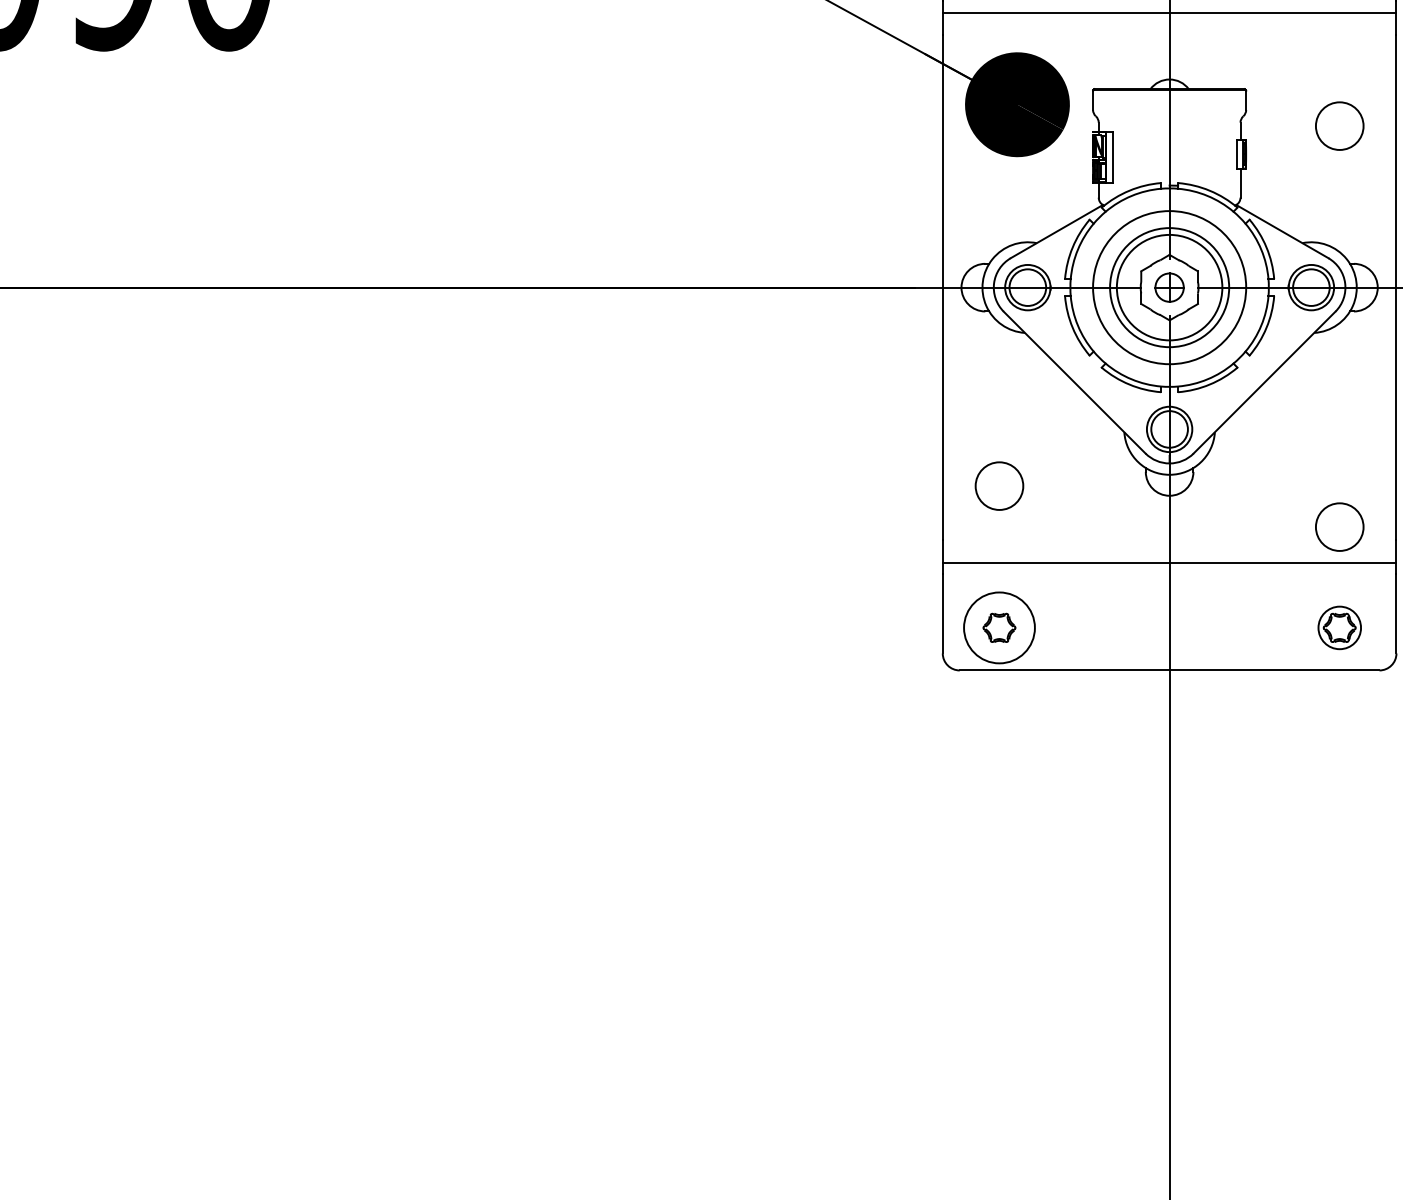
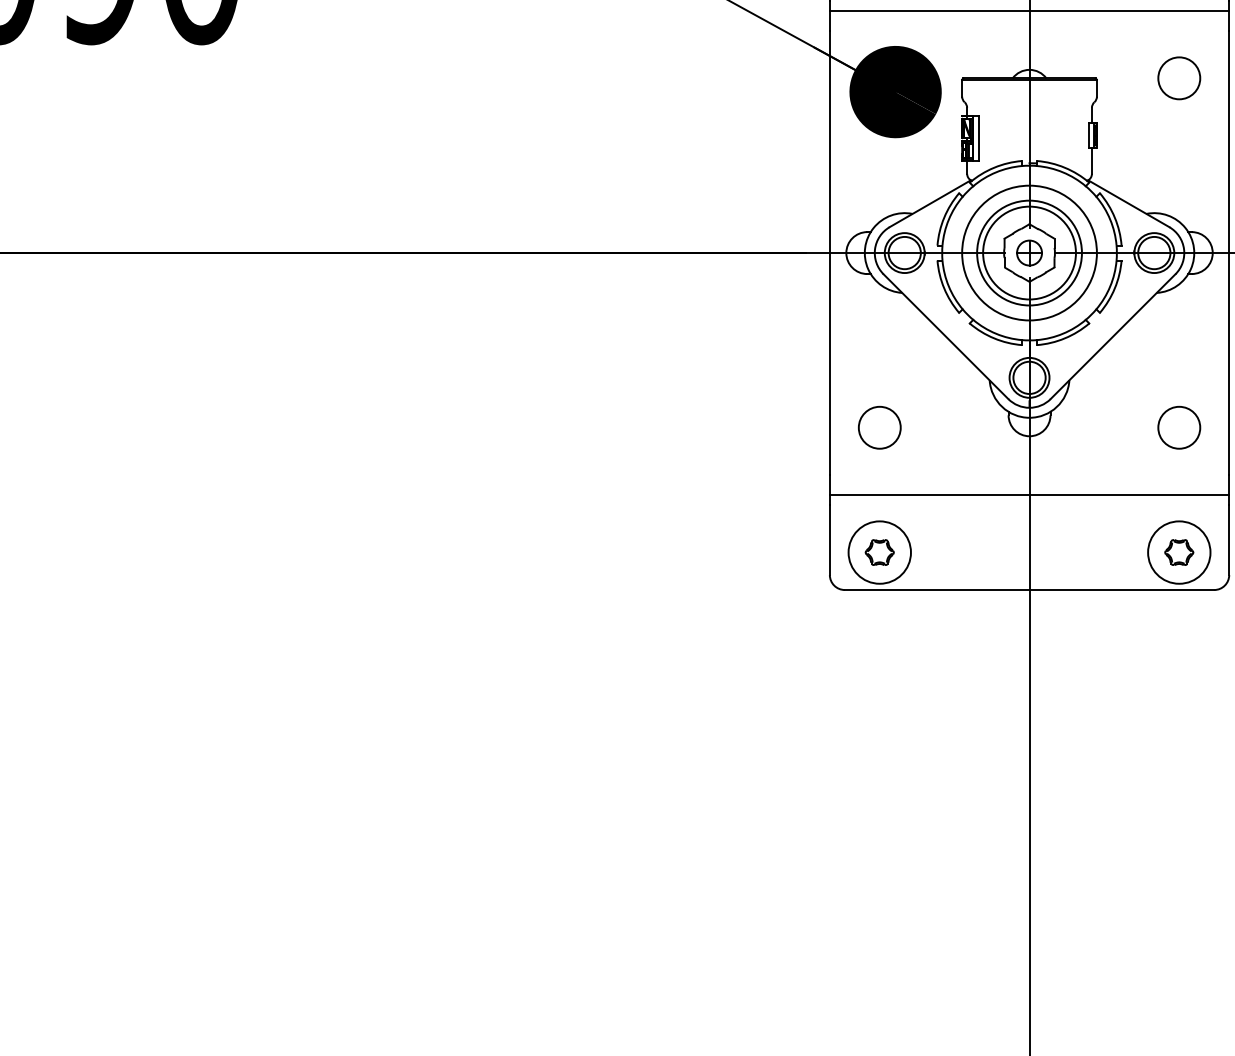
circle: (1339, 125) -> (1179, 77), moved
circle: (1339, 526) -> (1179, 427), moved
circle: (1339, 627) -> (1179, 552), size x1.67

